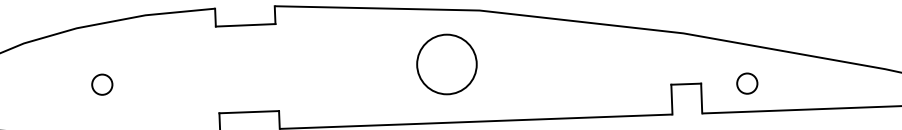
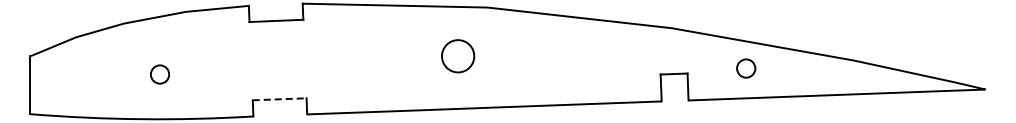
circle: (447, 64) -> (458, 56), size x0.6
circle: (747, 83) -> (746, 68), moved
circle: (102, 84) -> (160, 74), moved
line: (249, 112) -> (279, 99), solid -> dashed

